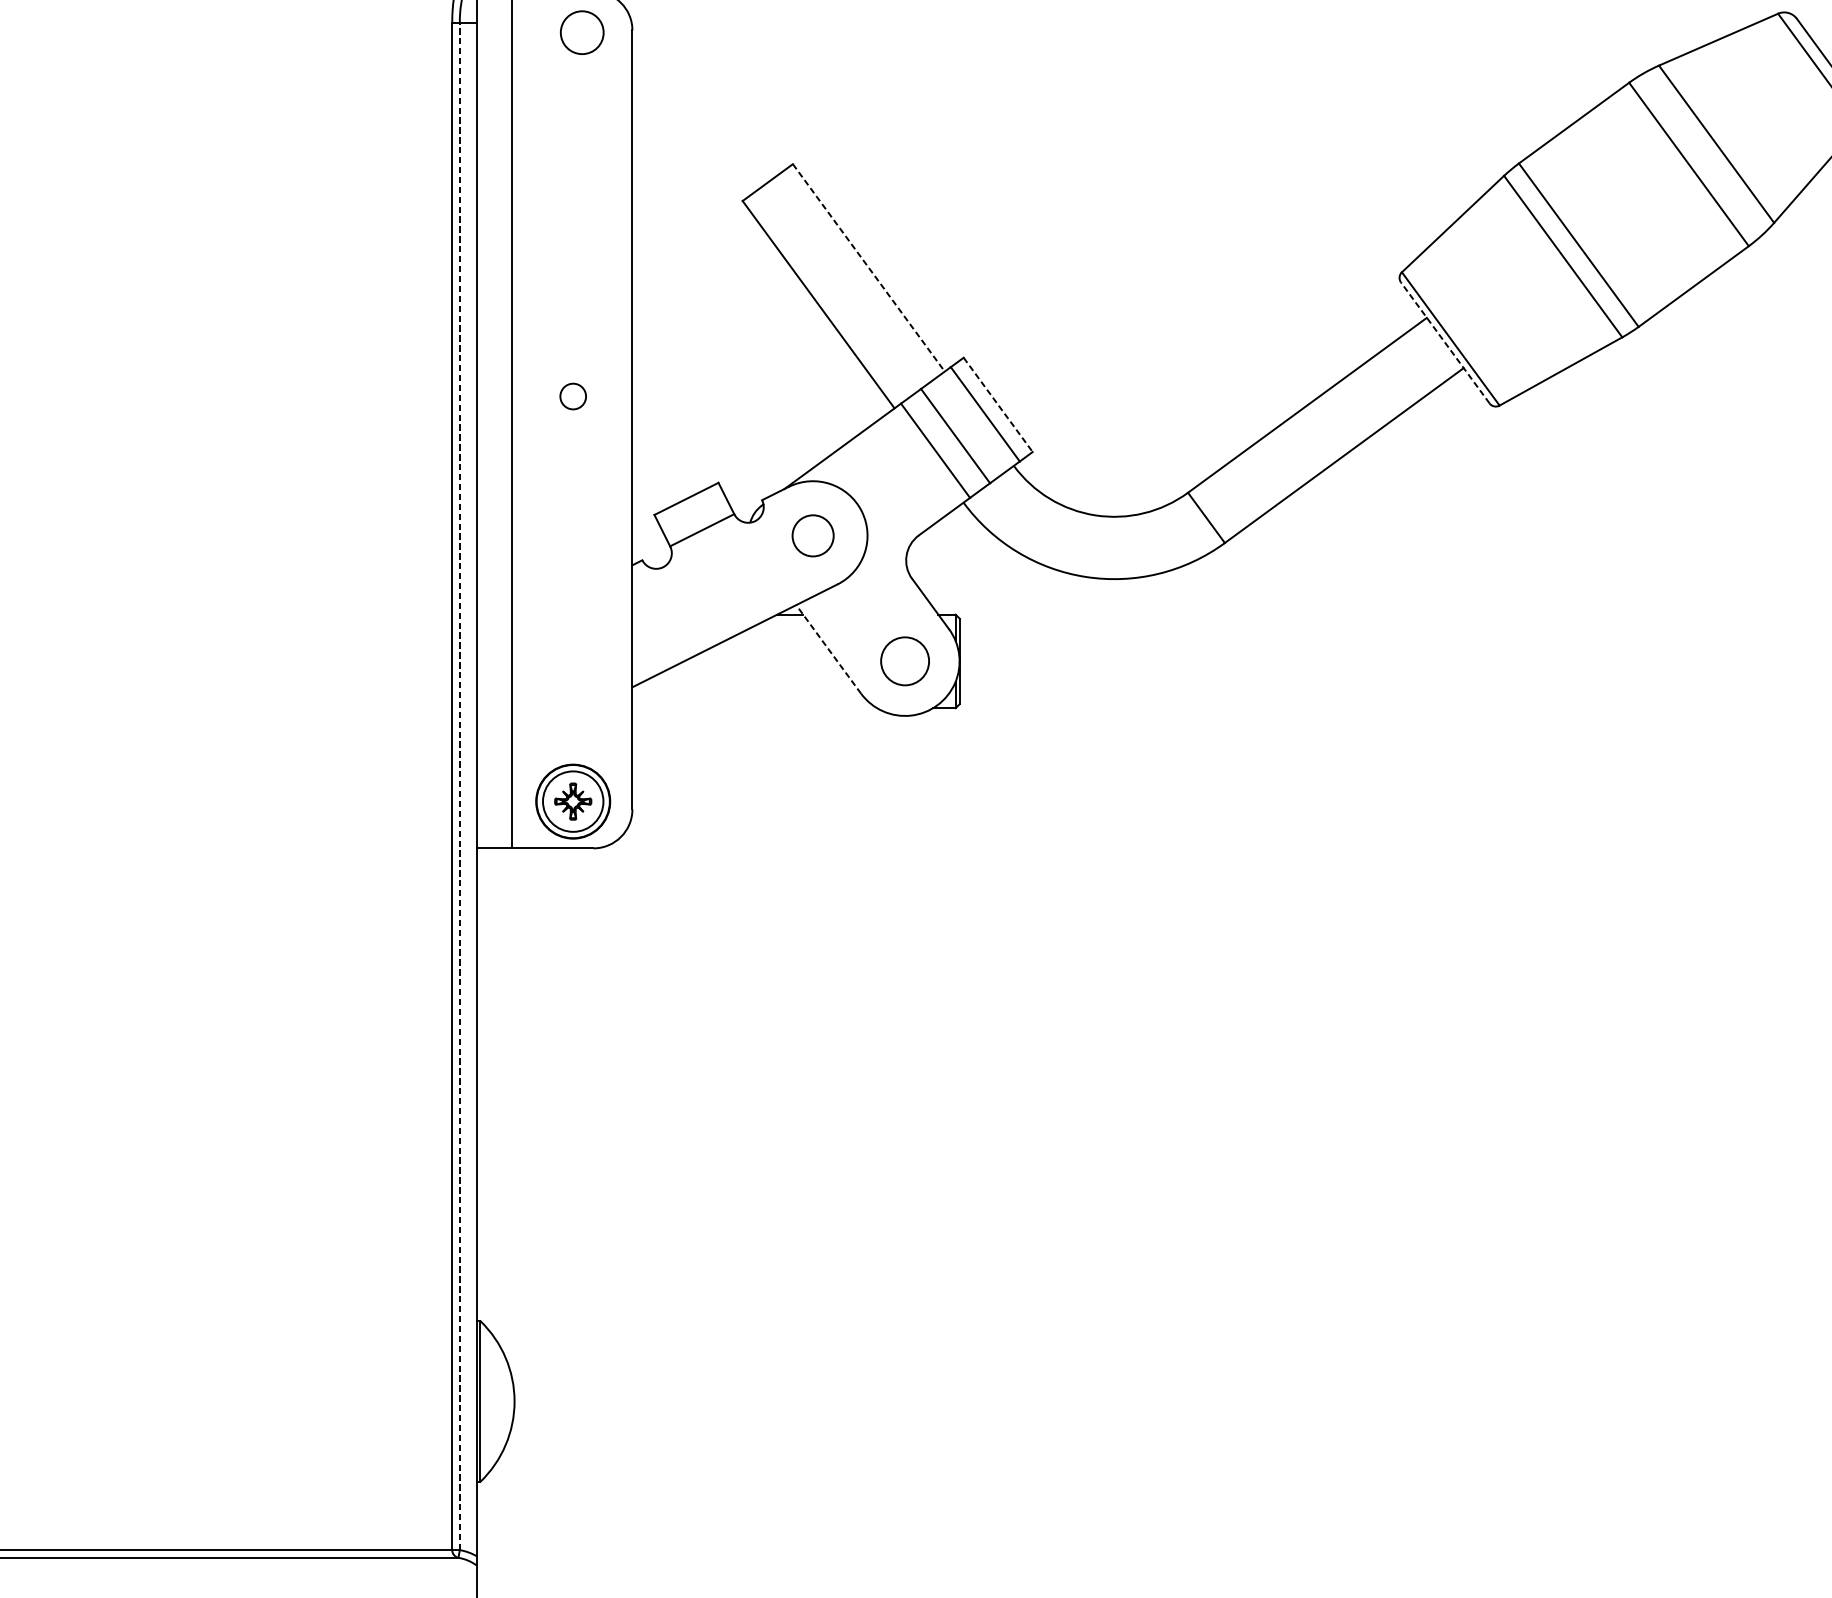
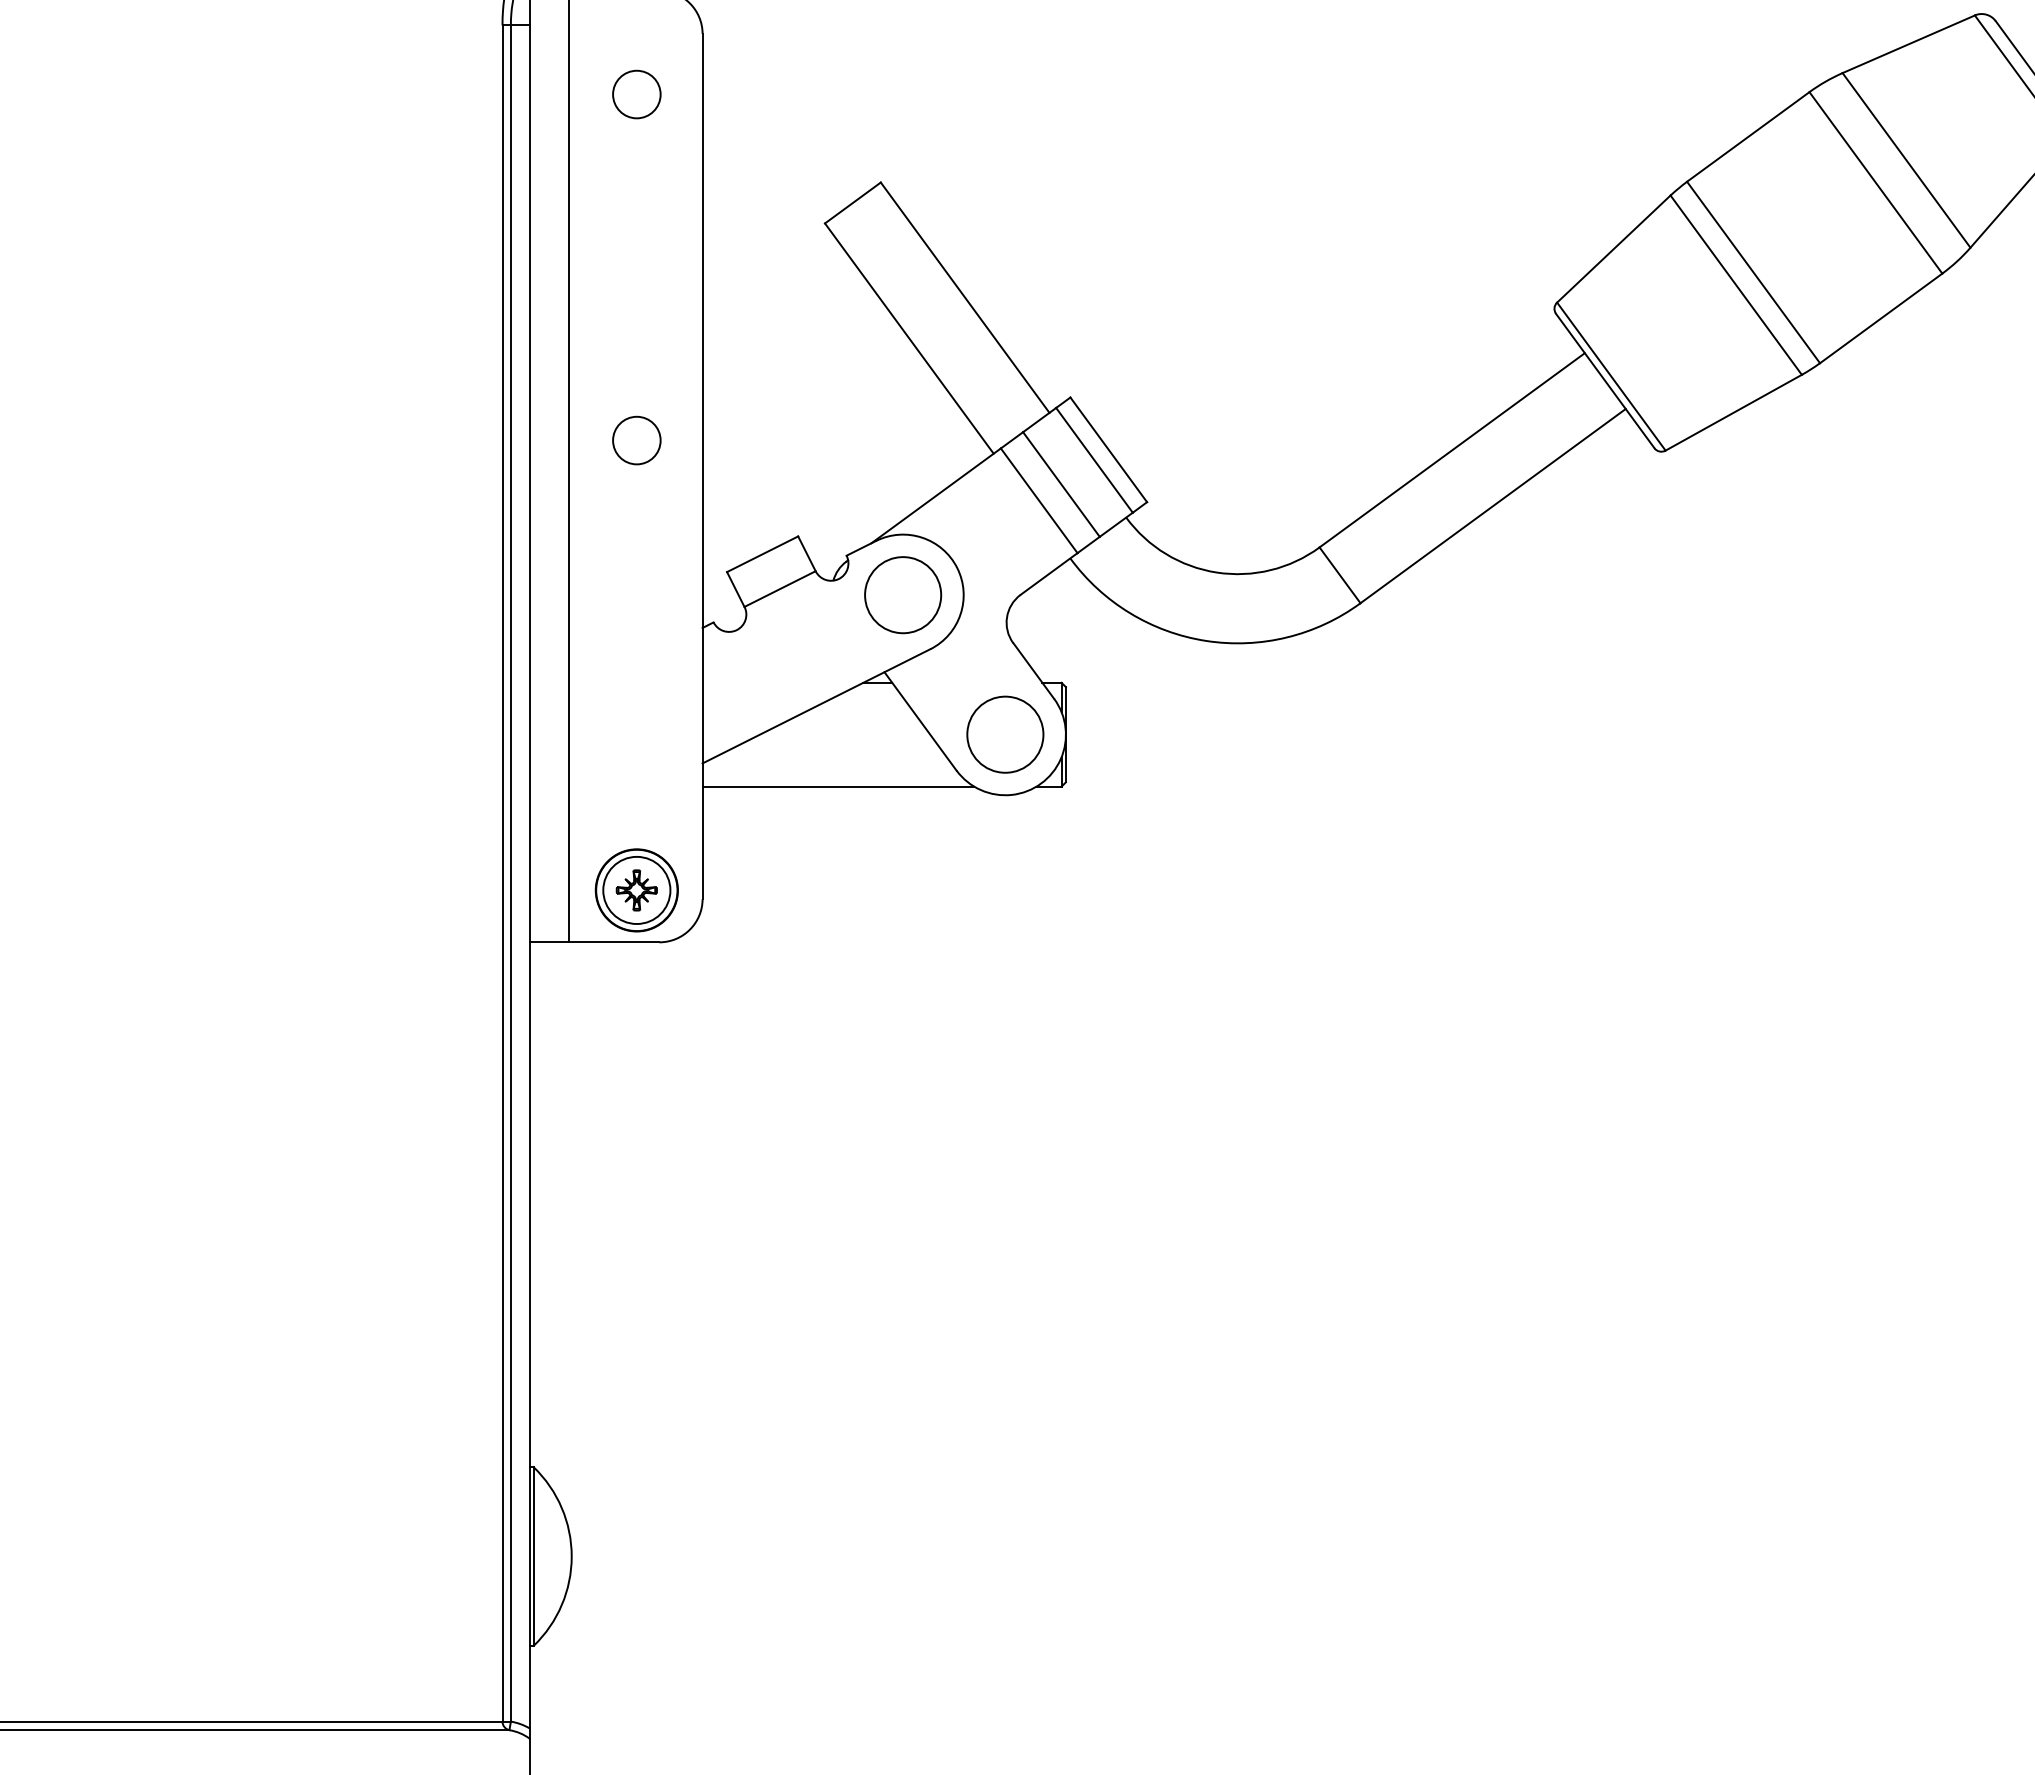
circle: (581, 32) -> (636, 94), moved
line: (869, 267) -> (965, 297), dashed -> solid
line: (1444, 342) -> (1604, 380), dashed -> solid
circle: (572, 396) -> (636, 440), size x1.67
line: (997, 404) -> (1108, 449), dashed -> solid
circle: (813, 536) -> (903, 595), size x1.67
line: (828, 649) -> (920, 721), dashed -> solid
circle: (905, 661) -> (1005, 734), size x1.43
line: (754, 708) -> (838, 786), added
line: (459, 785) -> (510, 872), dashed -> solid

